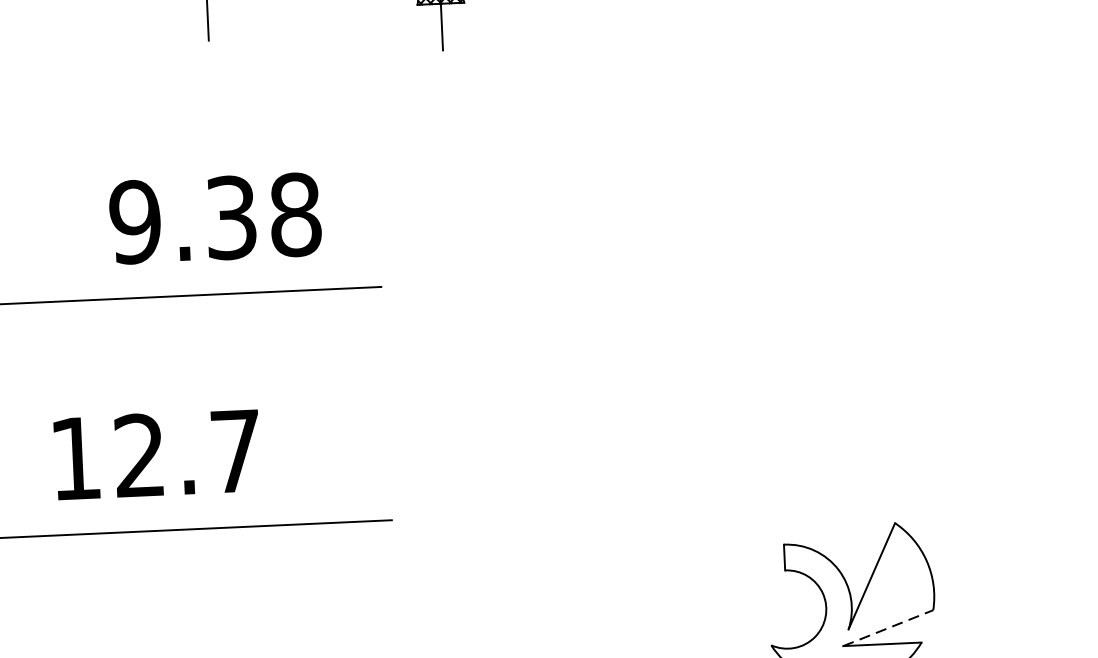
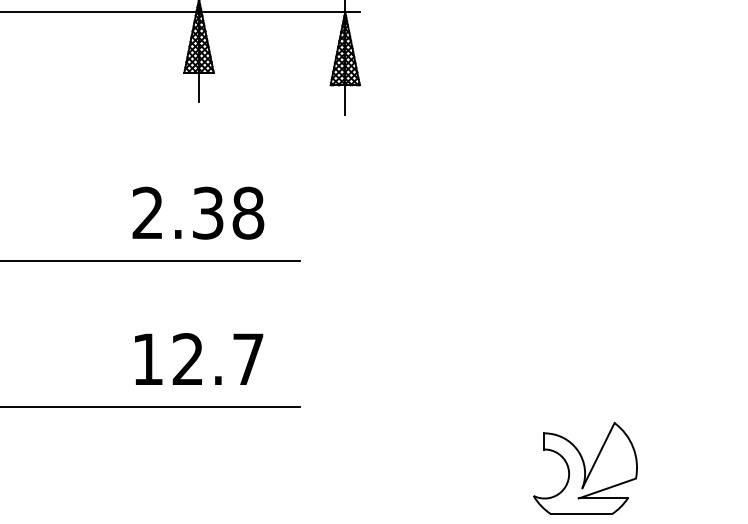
text: (134, 221) -> (147, 212), 9.38 -> 2.38
text: (157, 453) -> (199, 358), moved
line: (888, 628) -> (607, 488), dashed -> solid

